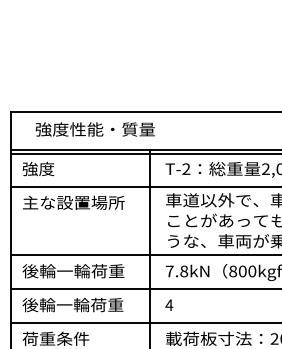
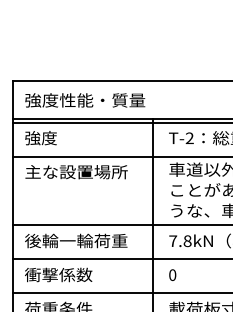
text: (94, 129) -> (84, 100), moved
text: (72, 304) -> (75, 274), 後輪一輪荷重 -> 衝撃係数
text: (169, 305) -> (172, 275), 4 -> 0

